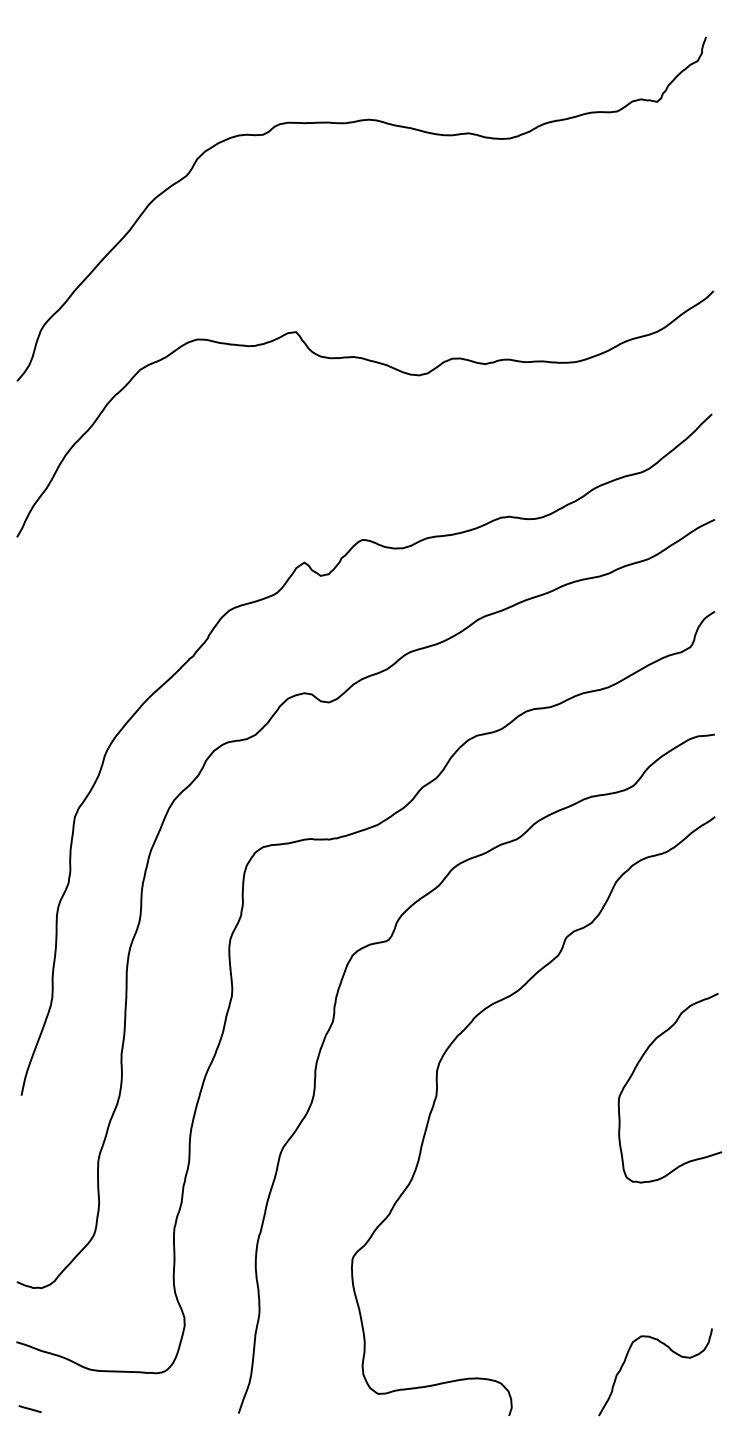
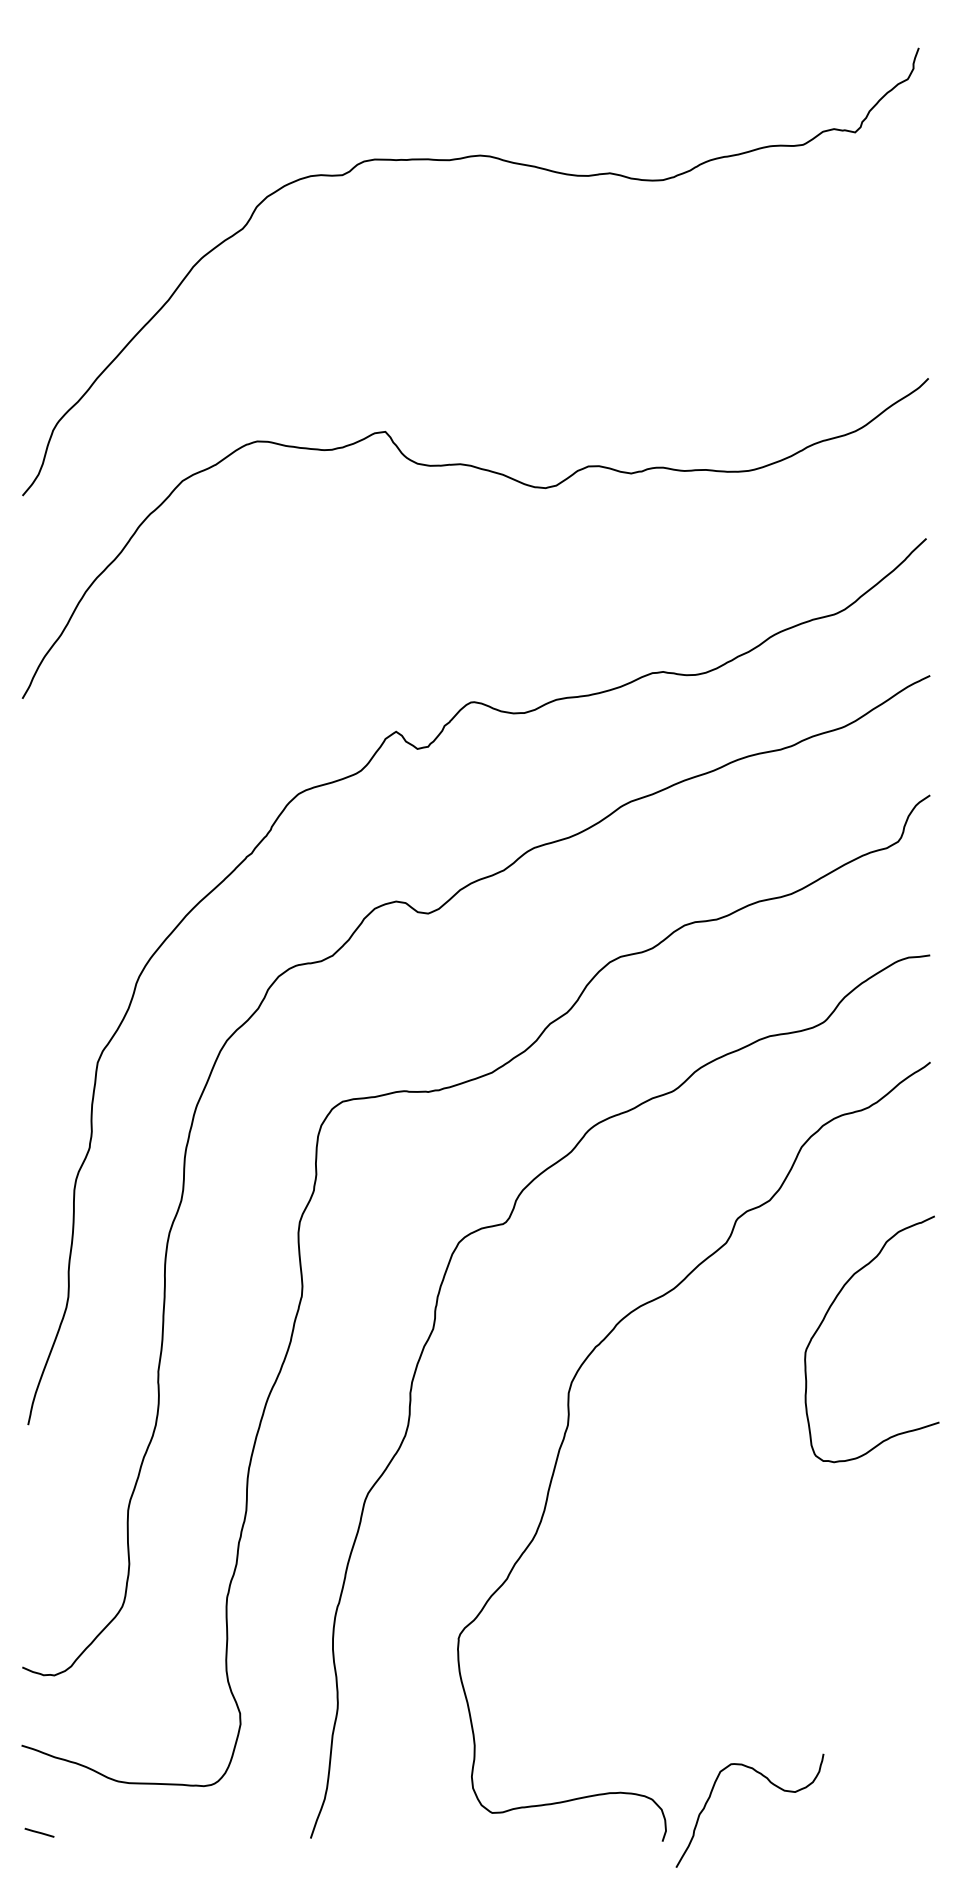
curve: (636, 1067) -> (828, 1312), moved
curve: (671, 1351) -> (770, 1783), moved

